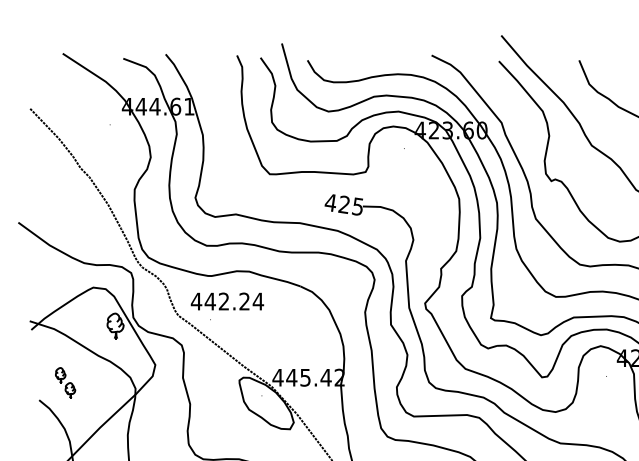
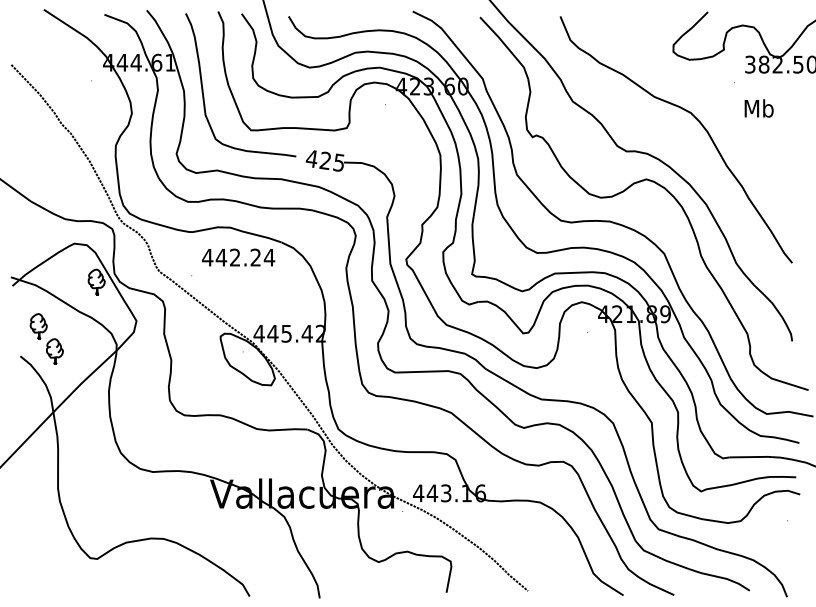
curve: (222, 131) -> (203, 87), added
text: (227, 301) -> (238, 257), moved
part: (65, 382) -> (46, 338), size x1.67

